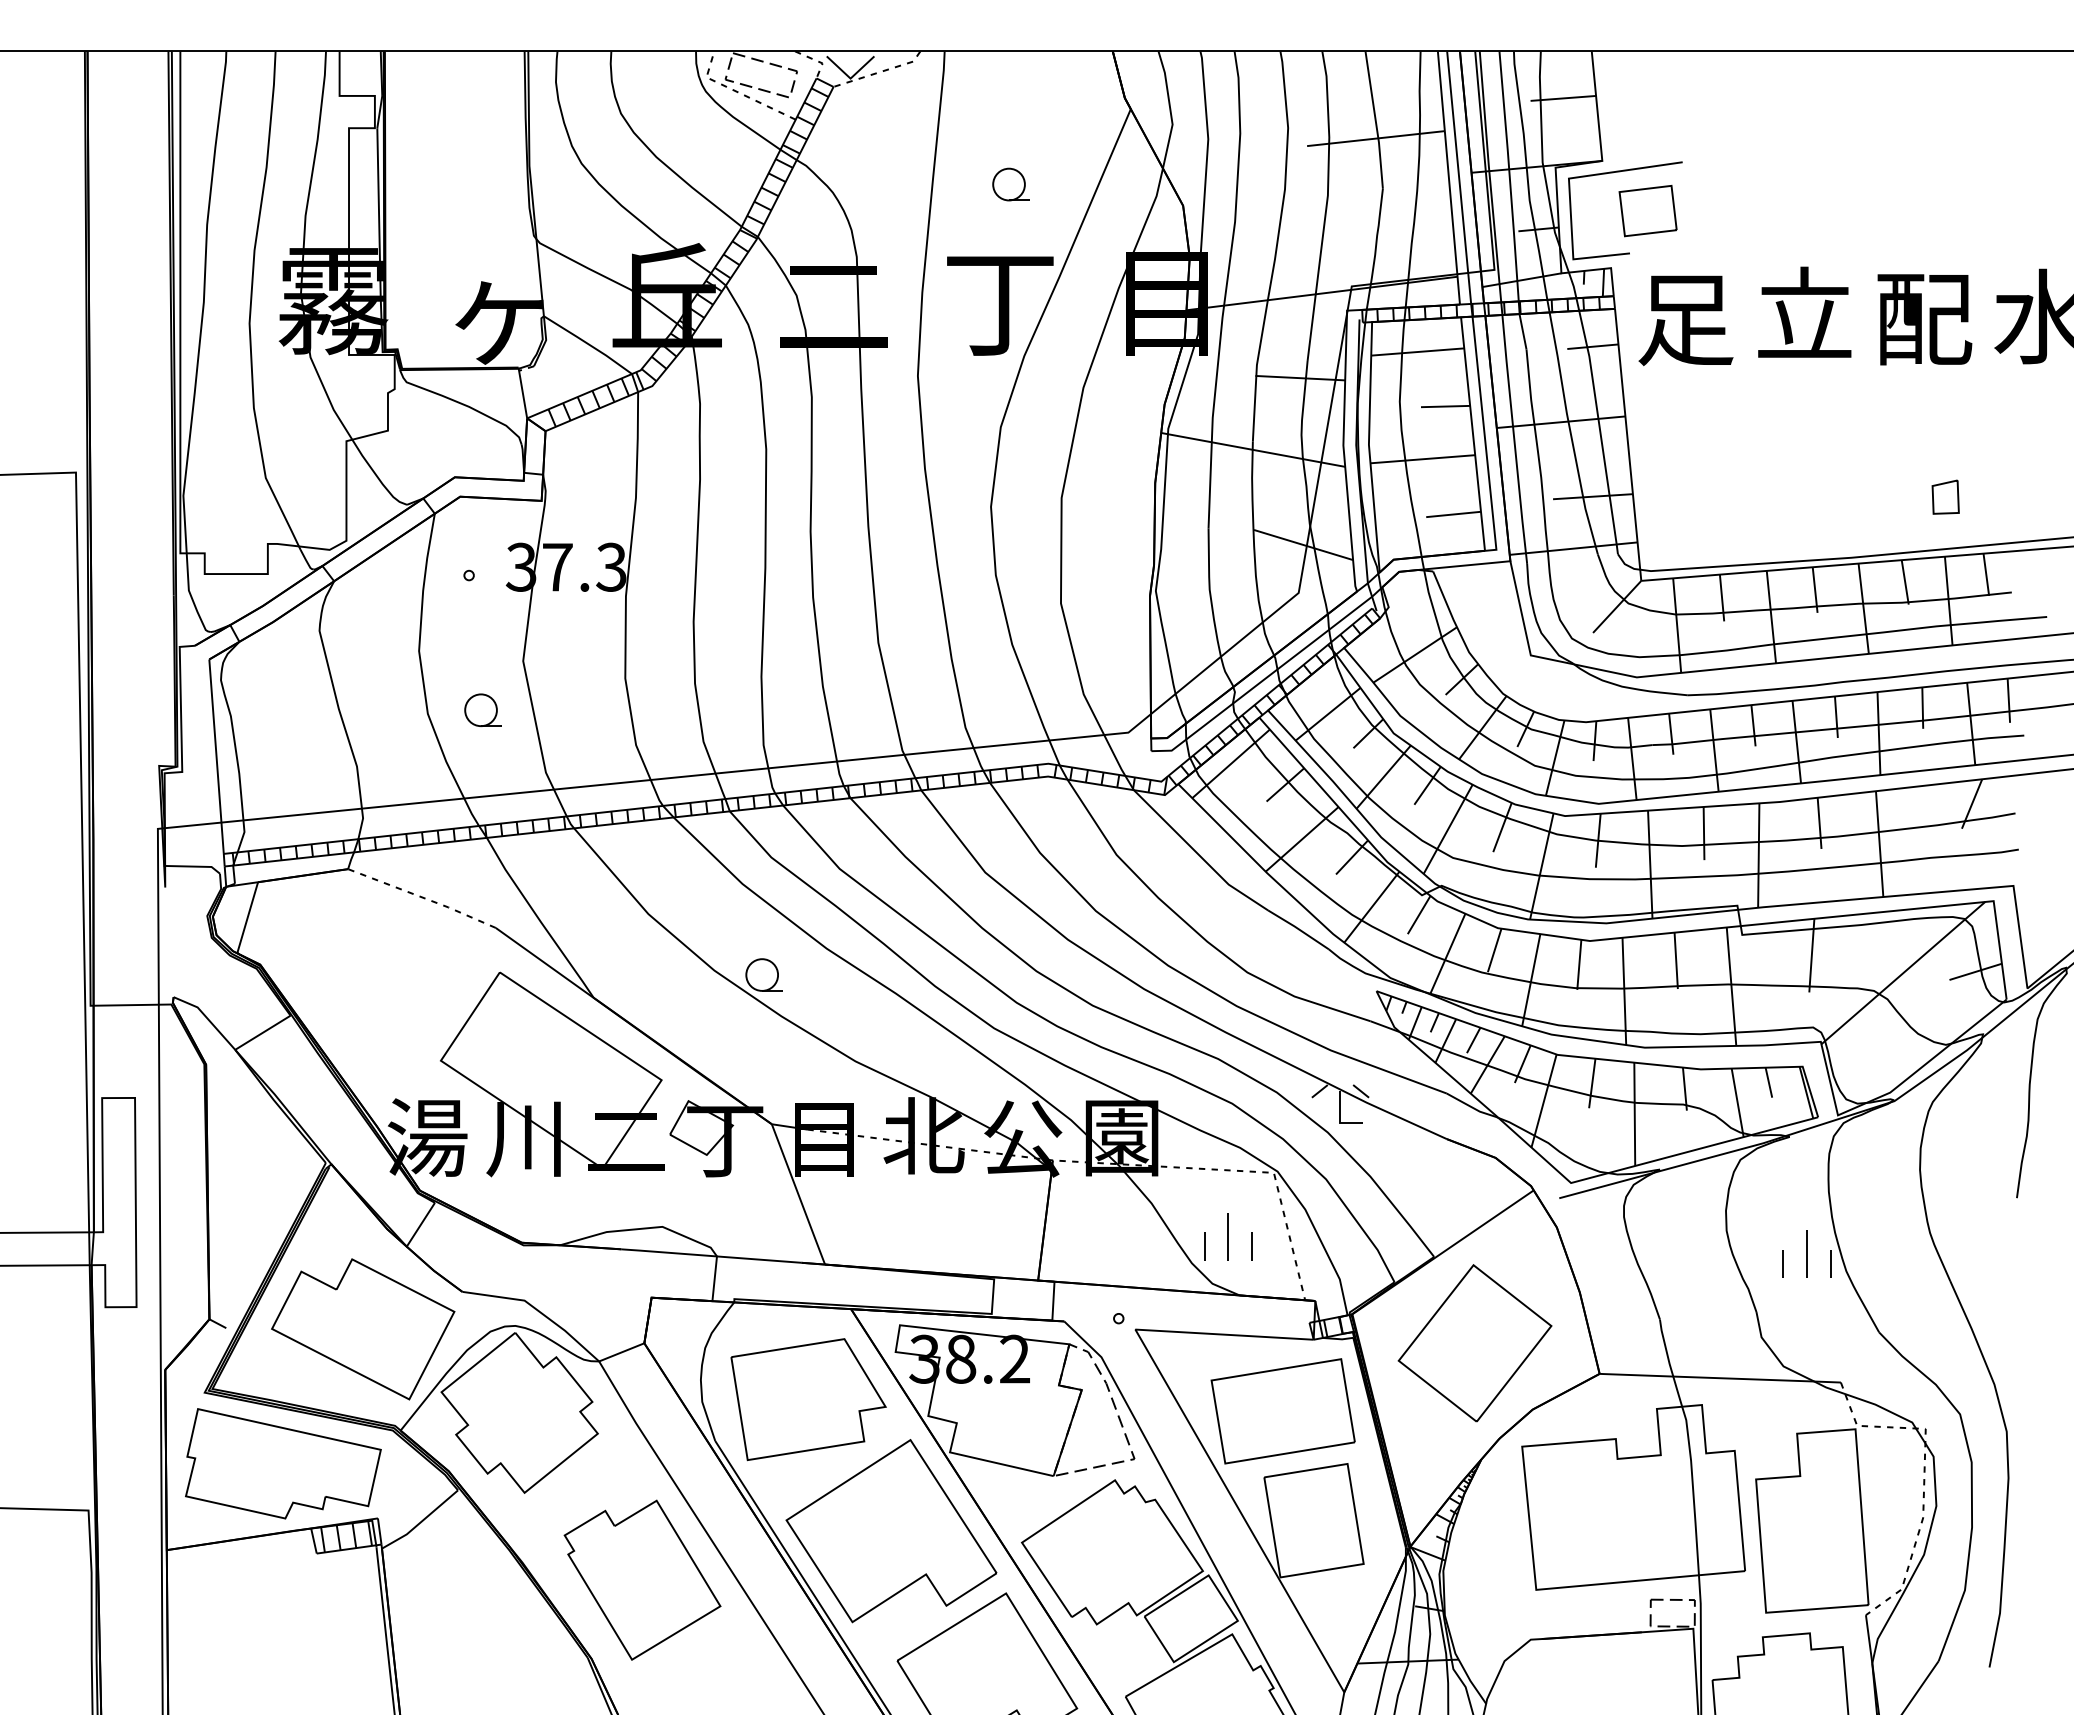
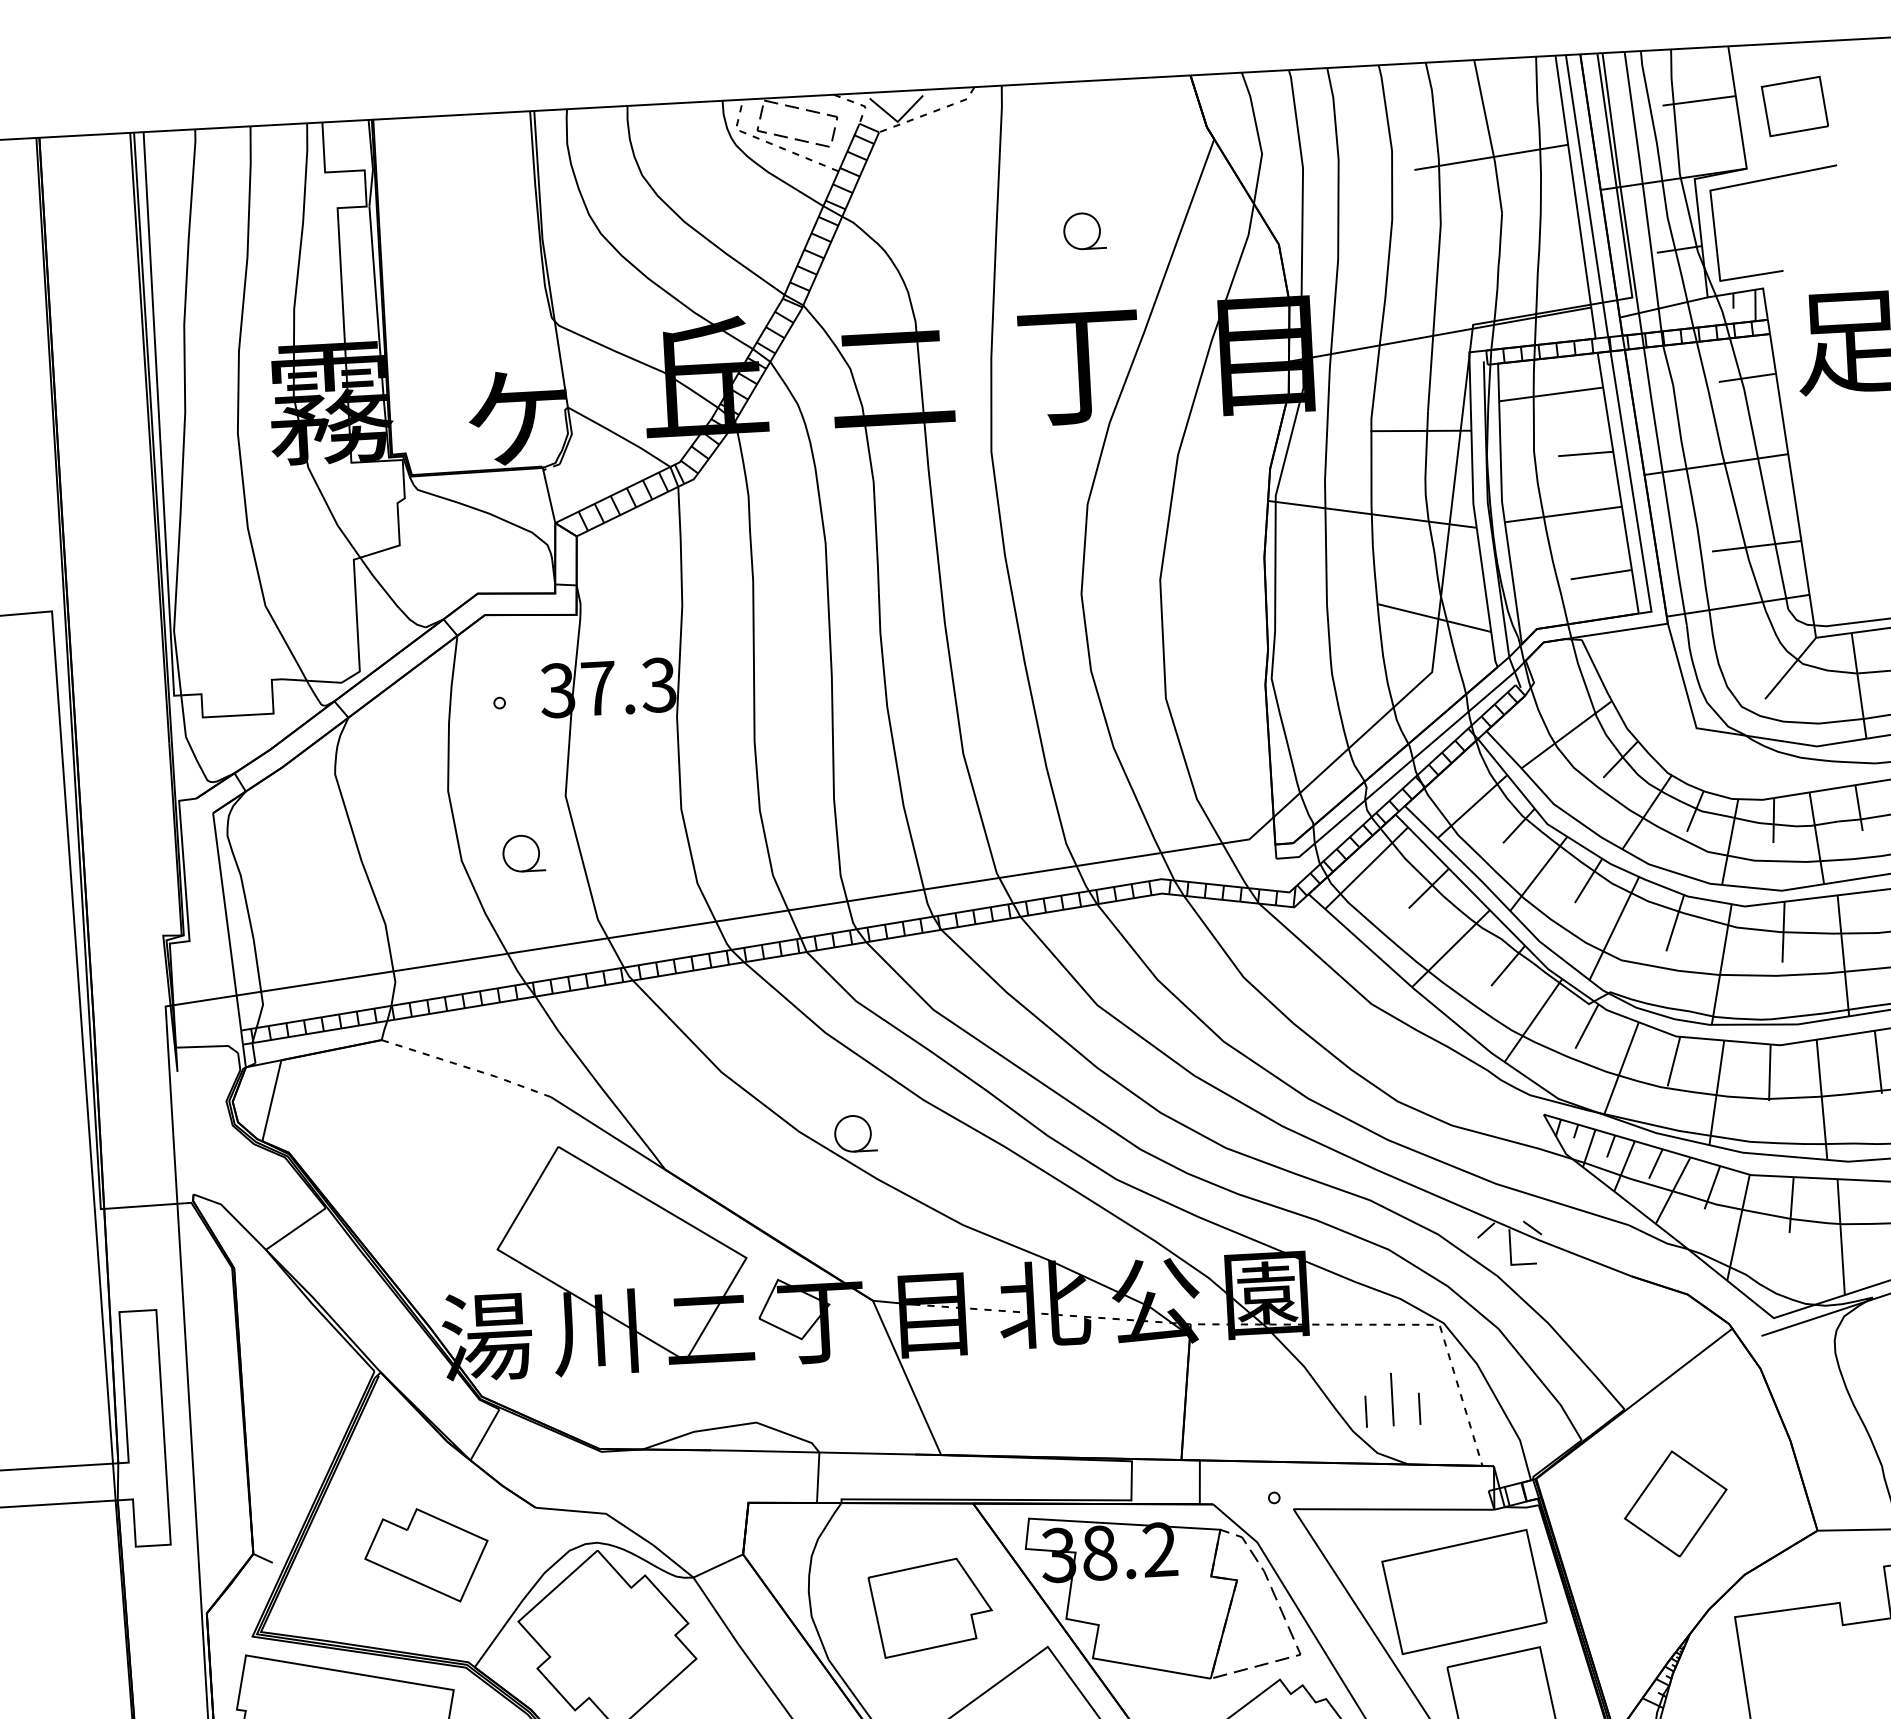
part: (1647, 211) -> (1794, 107), moved
part: (363, 1329) -> (426, 1556), size x0.6
part: (1474, 1343) -> (1675, 1504), size x0.6
part: (808, 1399) -> (930, 1607), size x0.7

